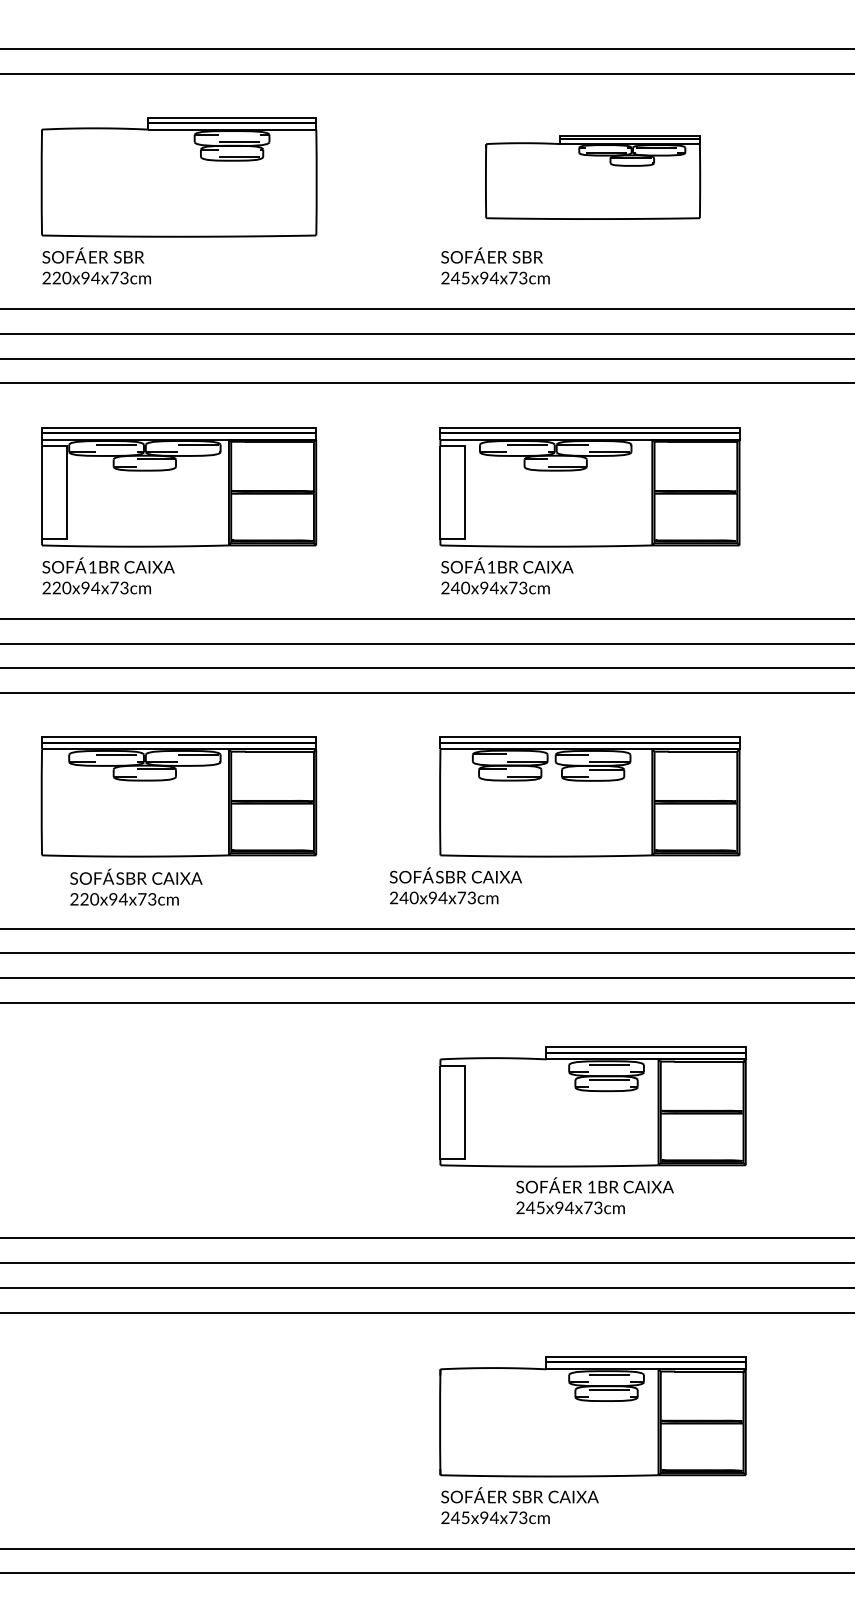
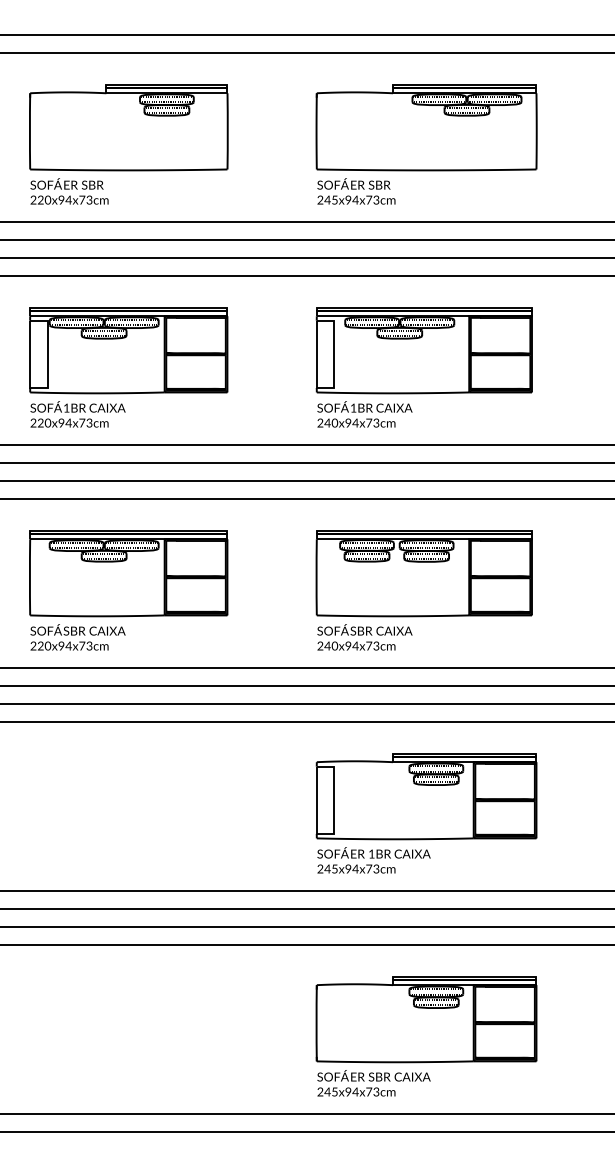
part: (592, 177) -> (426, 127), size x1.43
text: (455, 886) -> (364, 637), moved
text: (135, 887) -> (77, 637), moved
text: (594, 1196) -> (373, 860), moved

